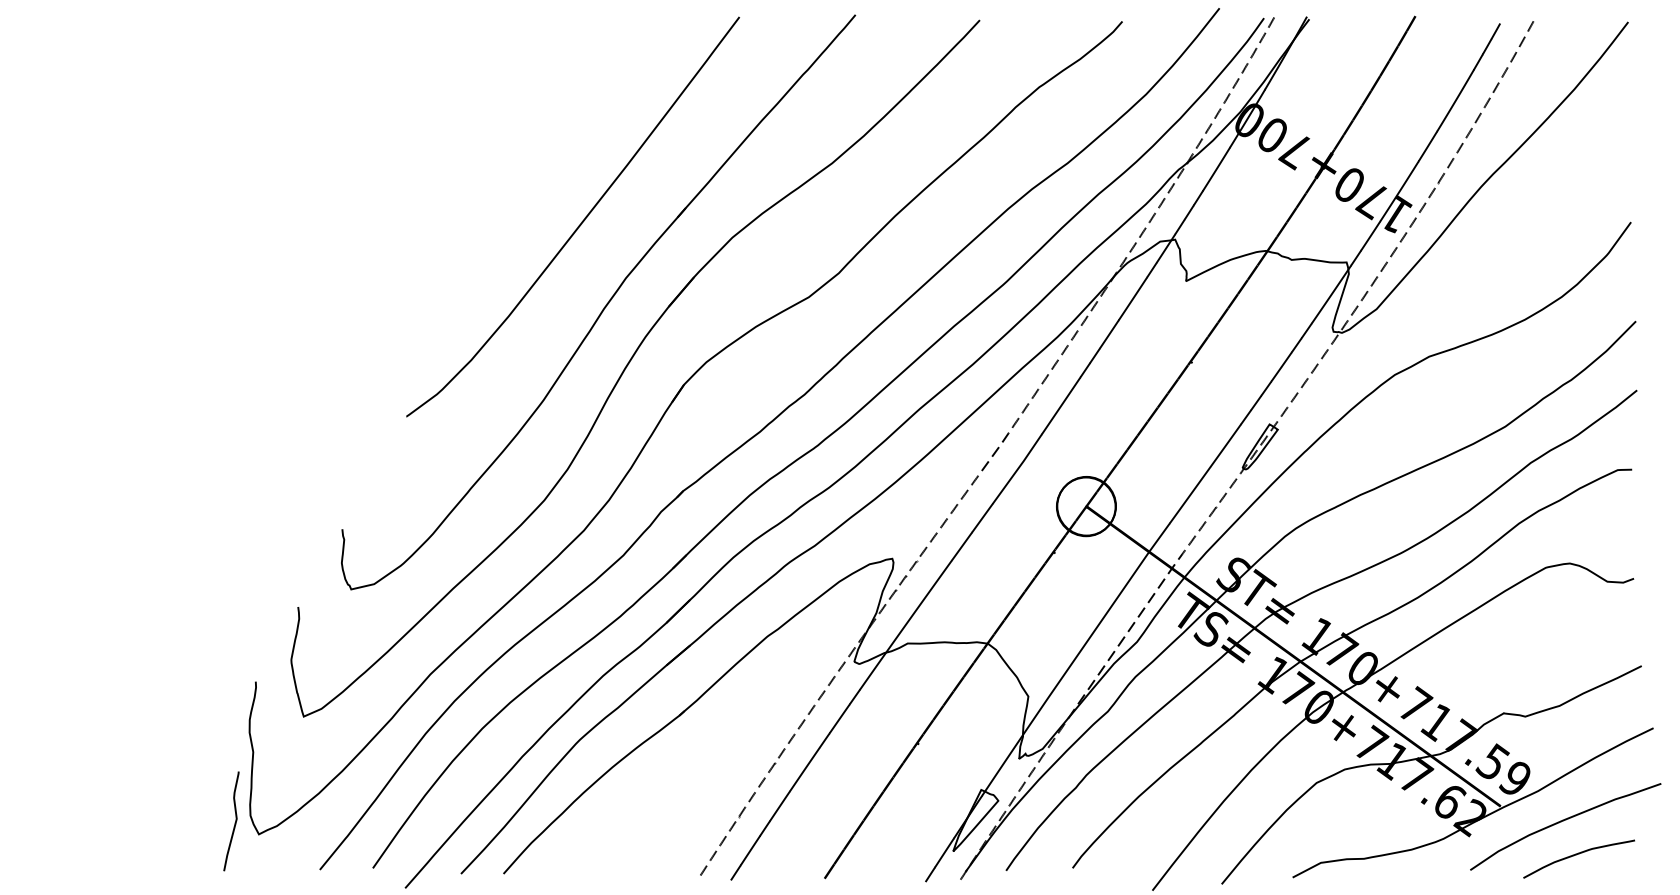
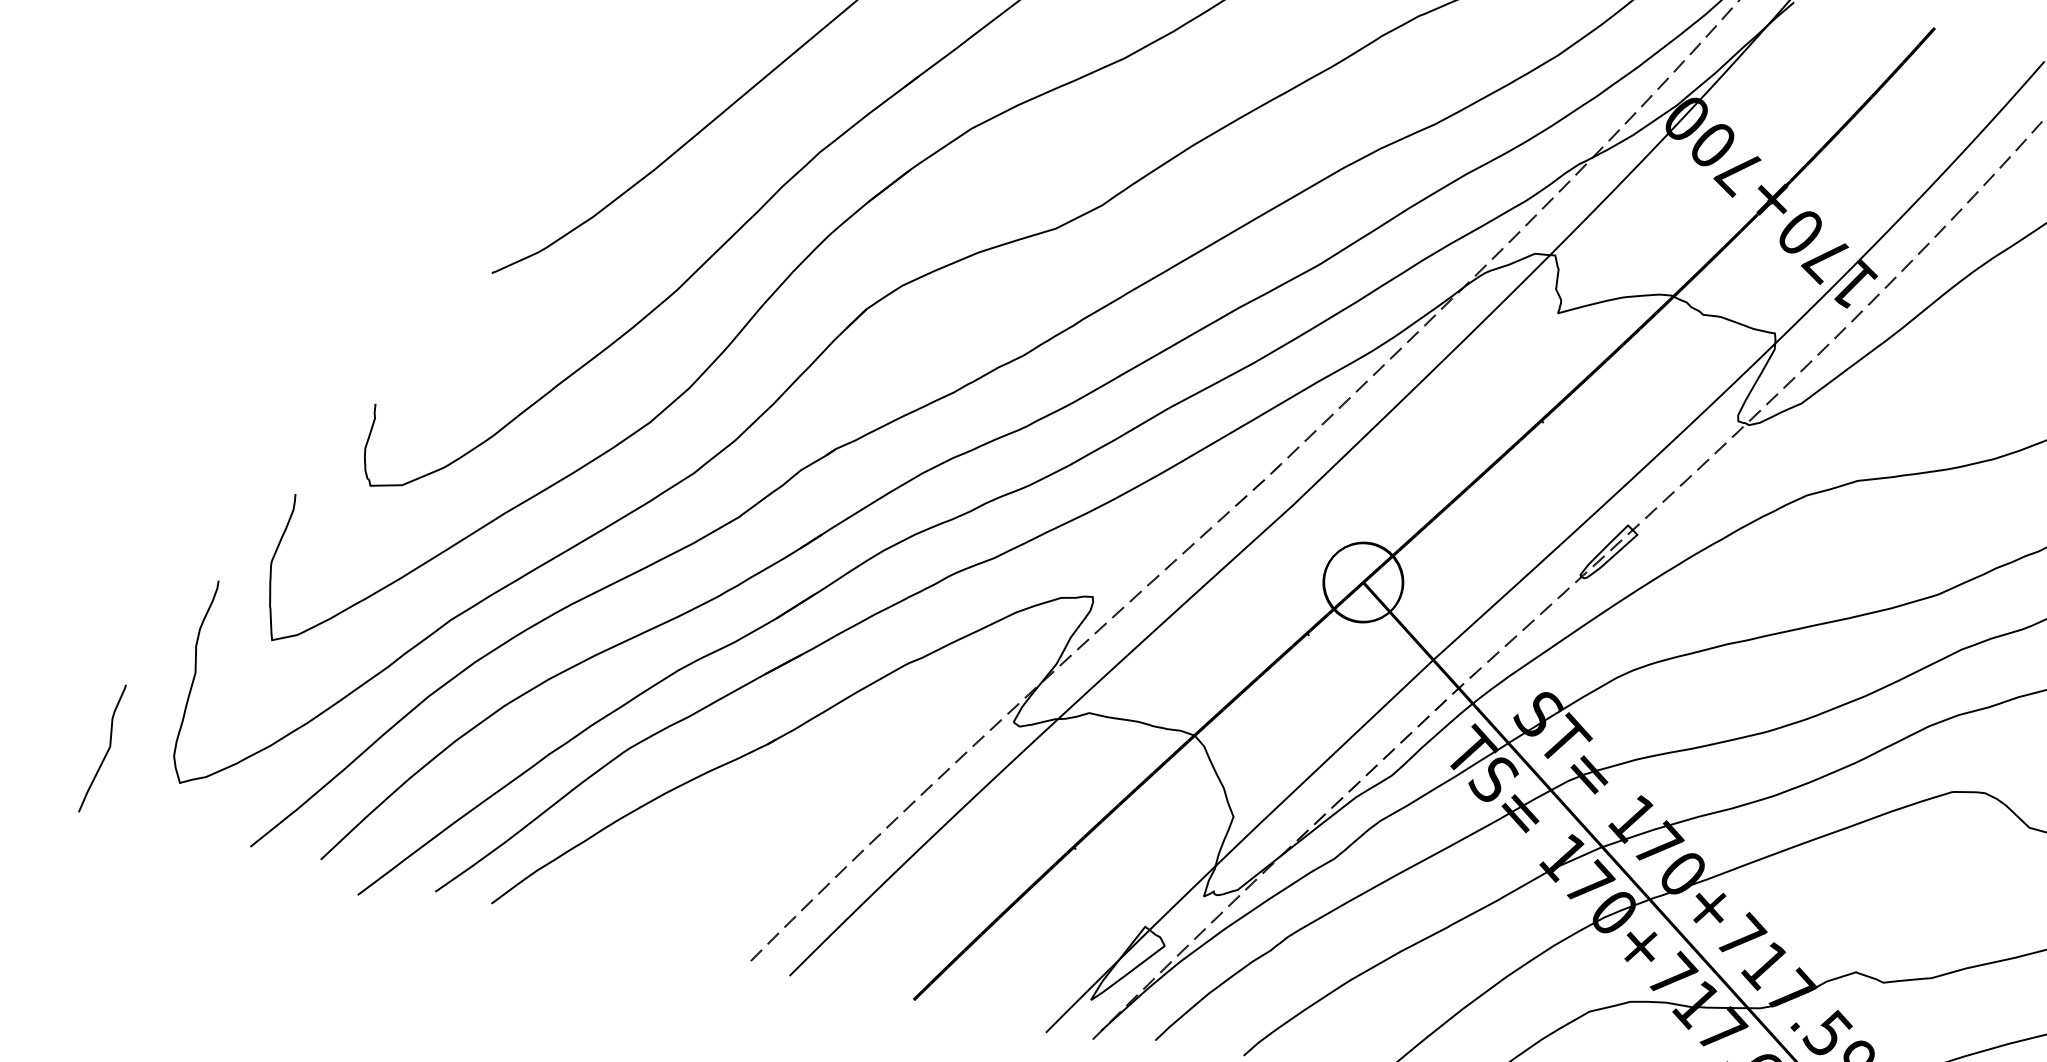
curve: (234, 822) -> (106, 750), moved

